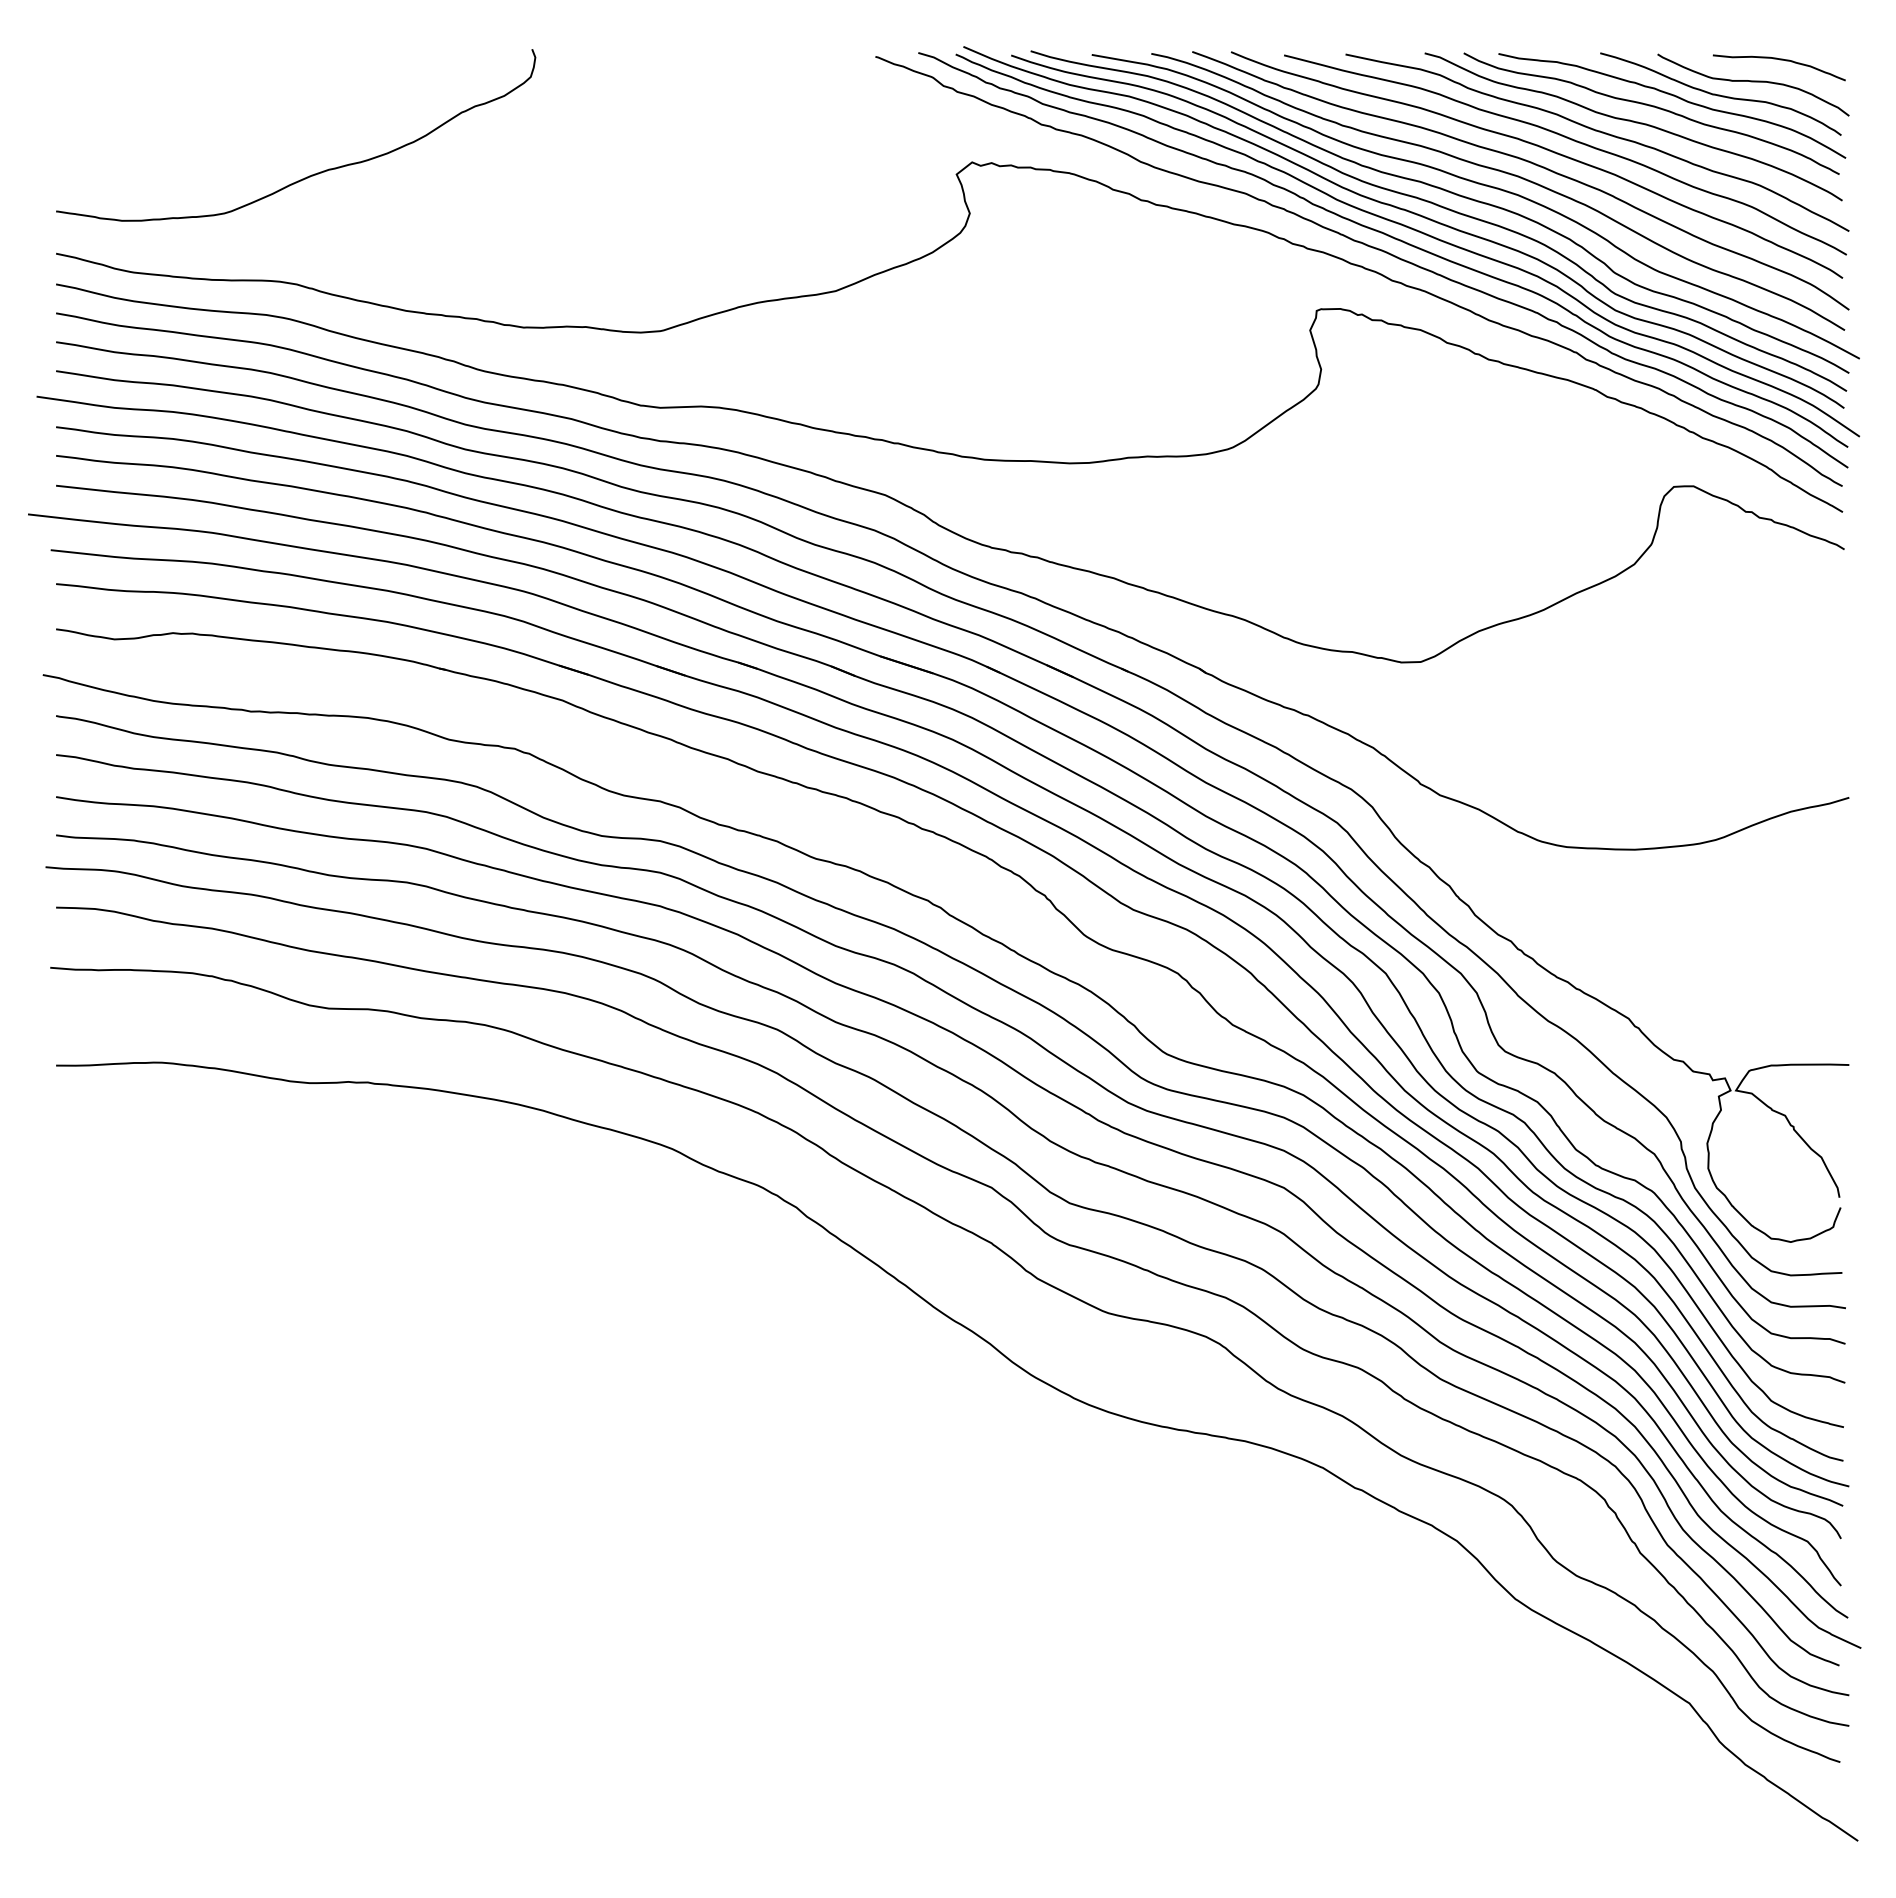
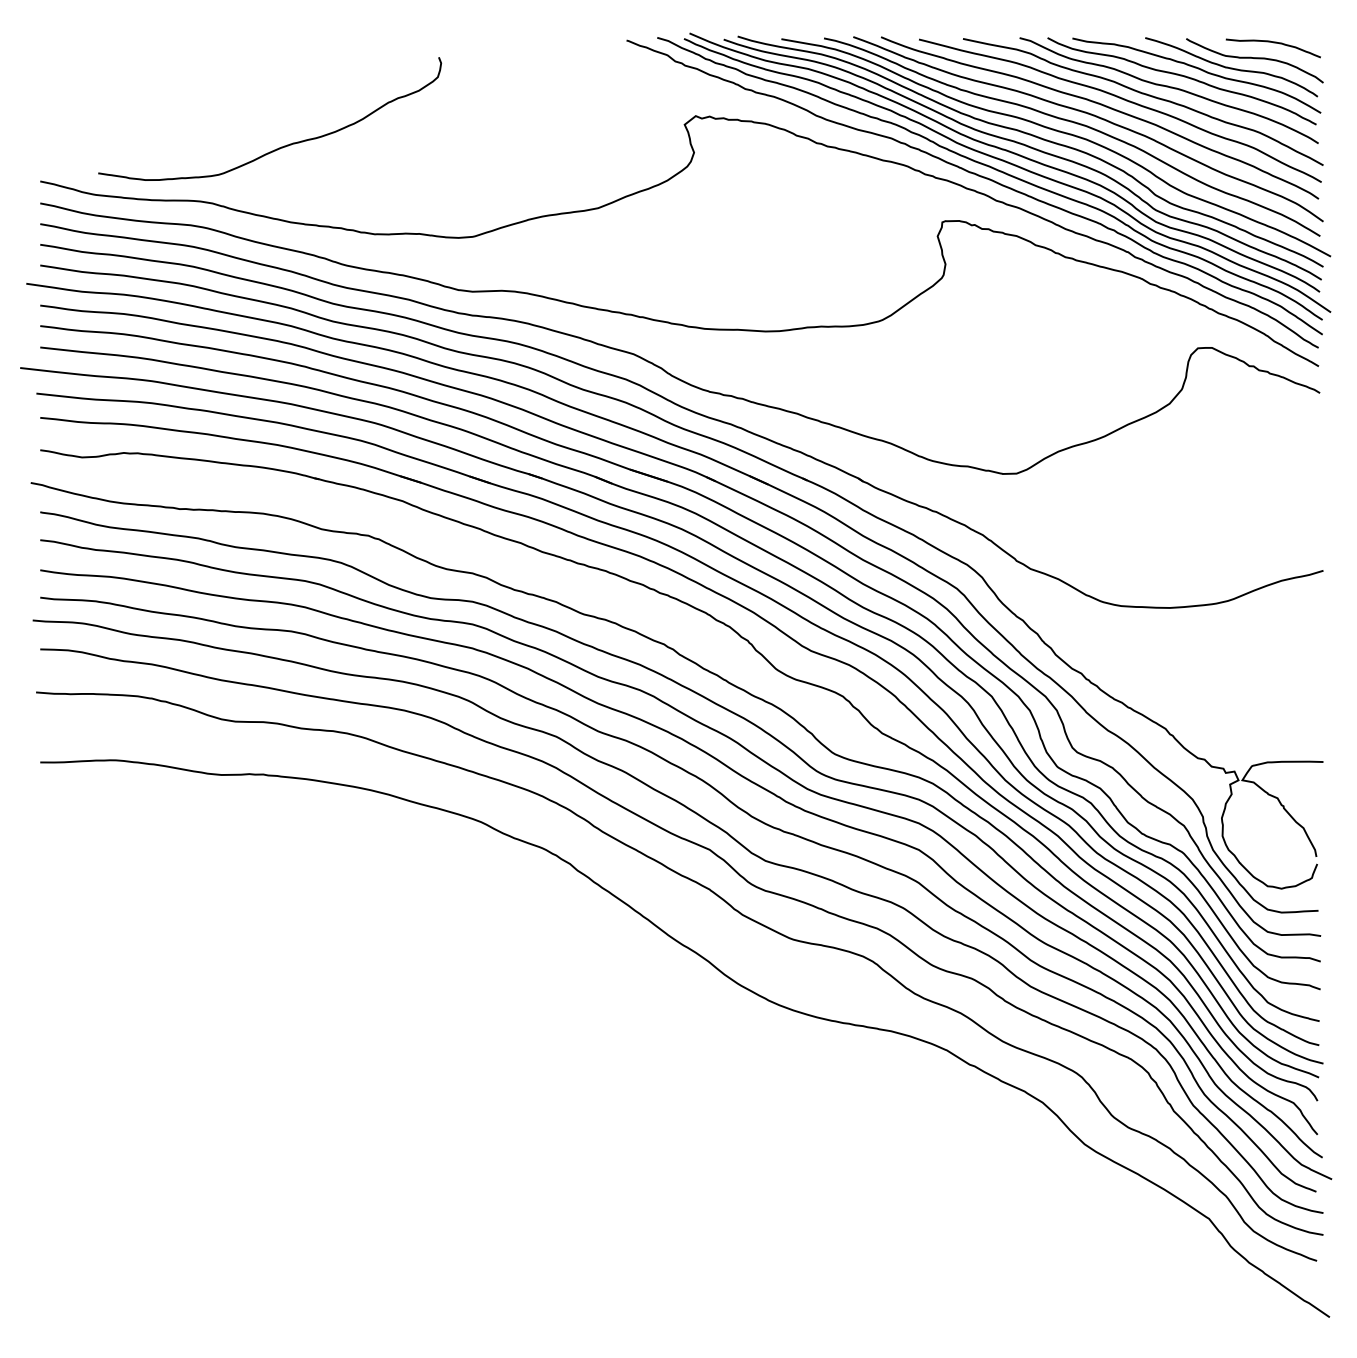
curve: (311, 174) -> (280, 146), moved

